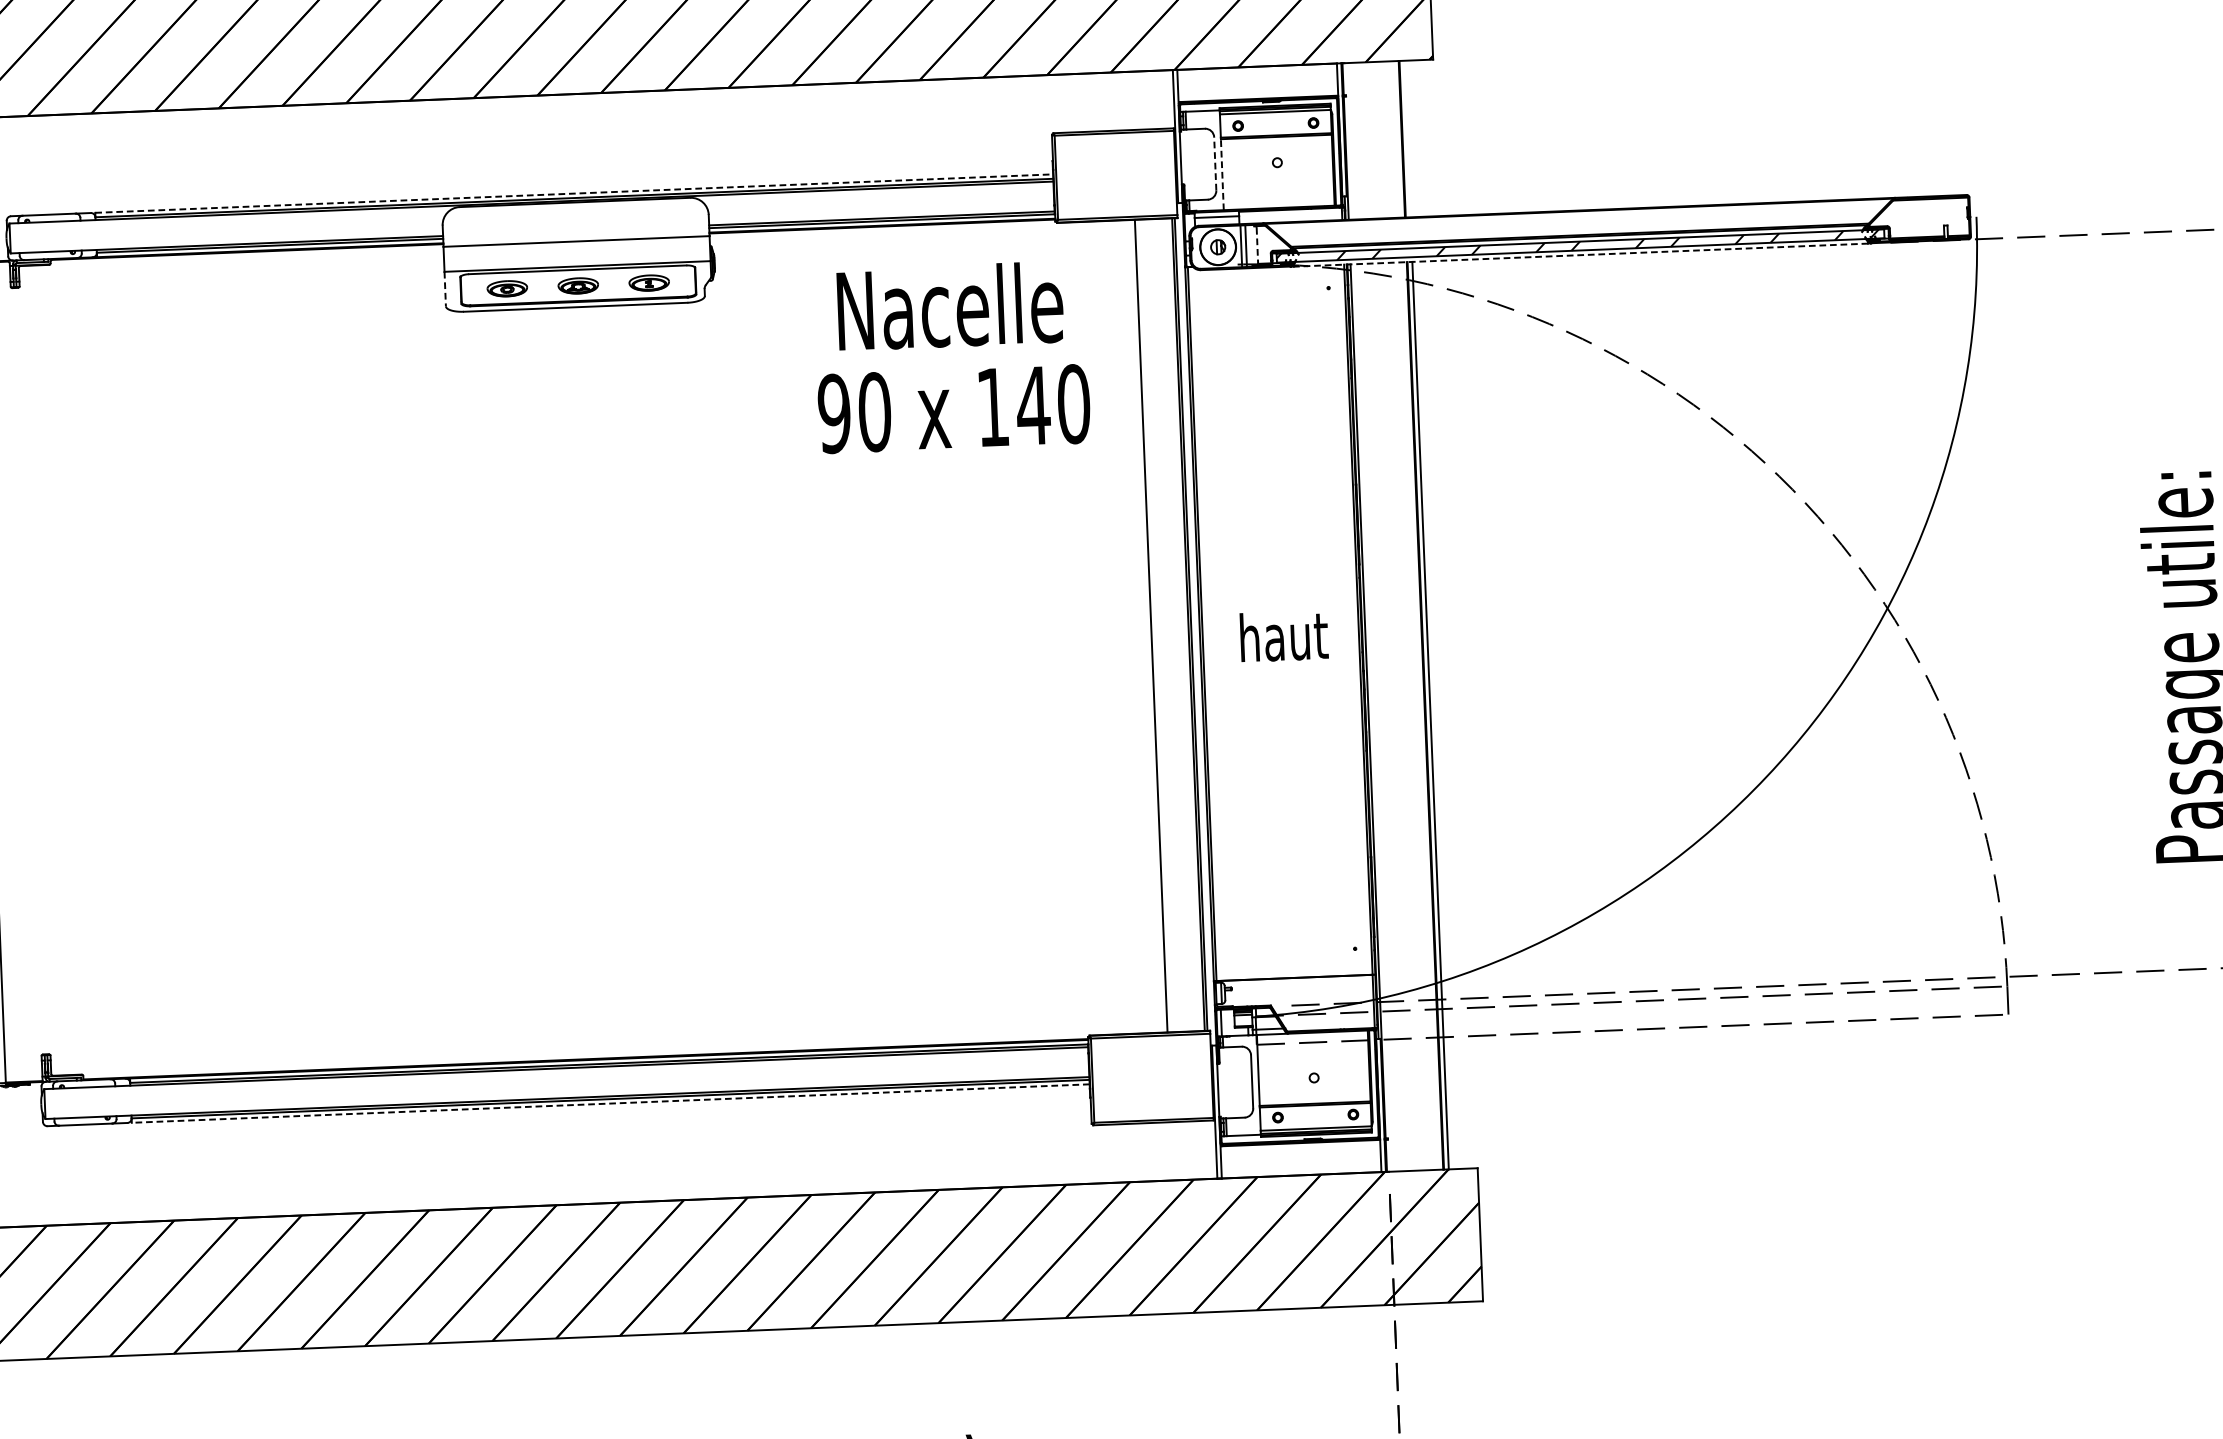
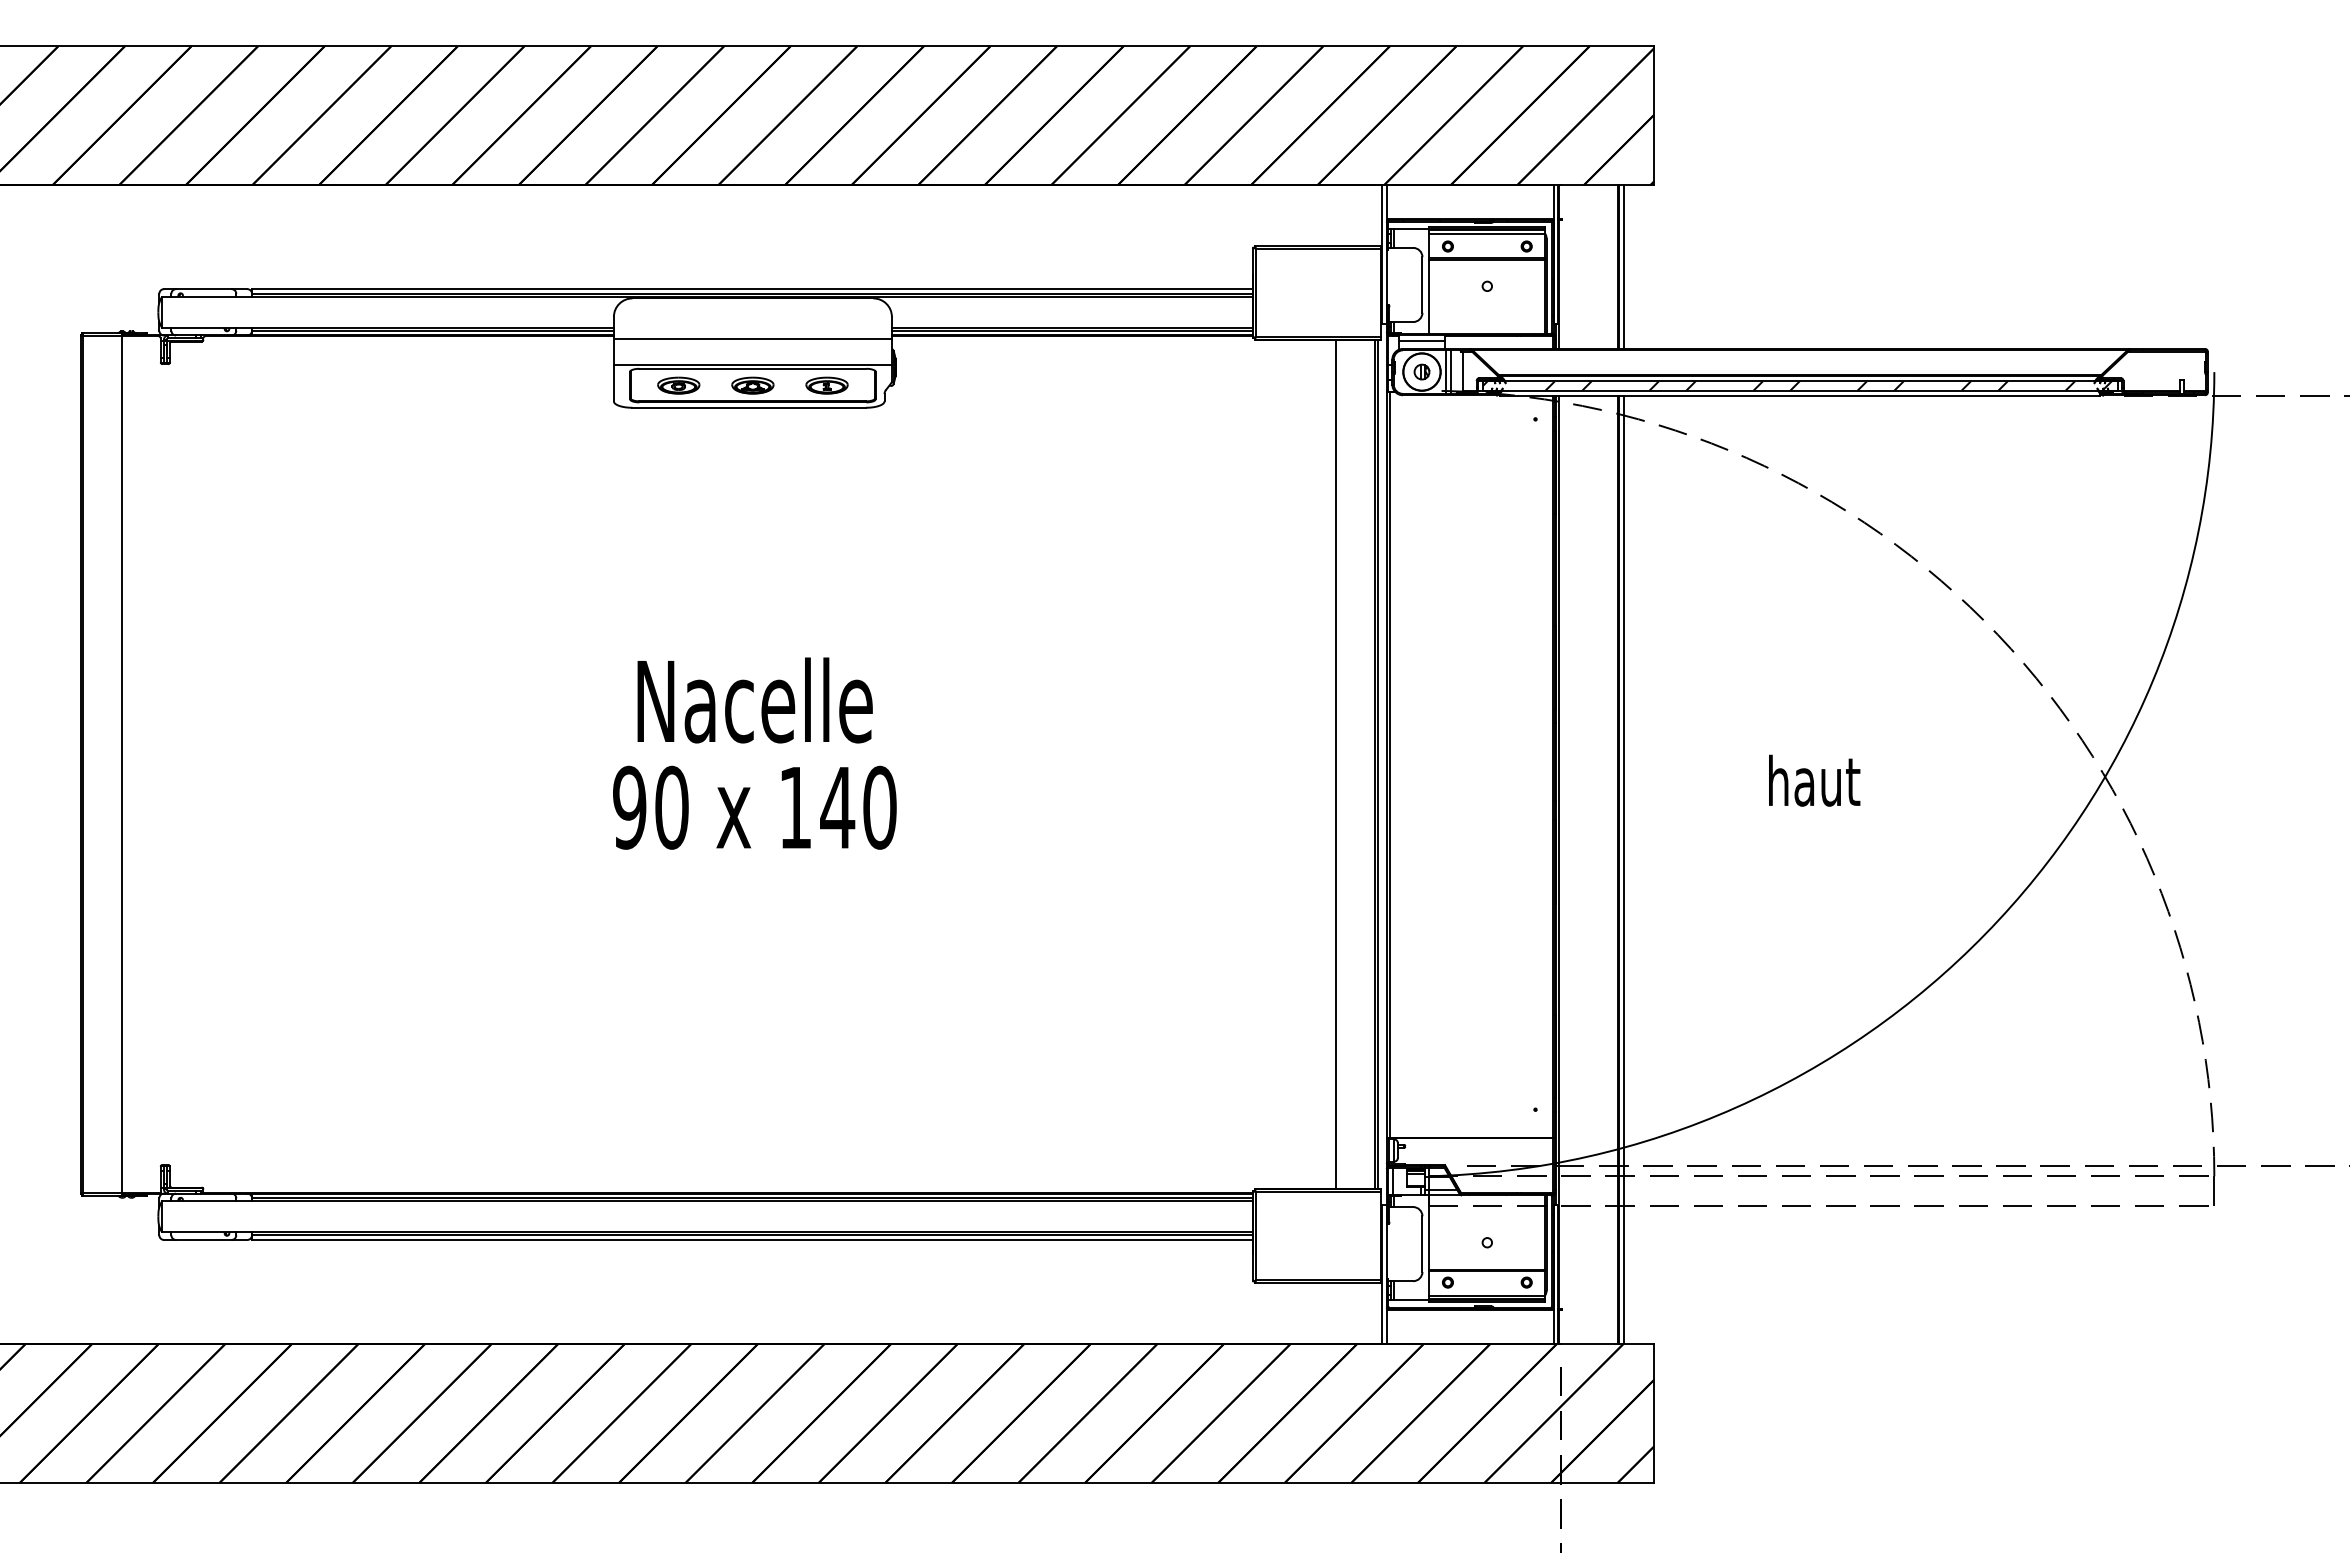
line: (1406, 138) -> (1623, 266), added
line: (1215, 163) -> (1422, 284), dashed -> solid
line: (1222, 174) -> (1429, 296), dashed -> solid
line: (574, 193) -> (752, 289), dashed -> solid
line: (1257, 246) -> (1463, 372), dashed -> solid
line: (1580, 255) -> (1799, 395), dashed -> solid
line: (444, 289) -> (613, 383), dashed -> solid
text: (951, 357) -> (754, 753), moved
text: (1284, 636) -> (1814, 780), moved
line: (609, 1103) -> (751, 1239), dashed -> solid

